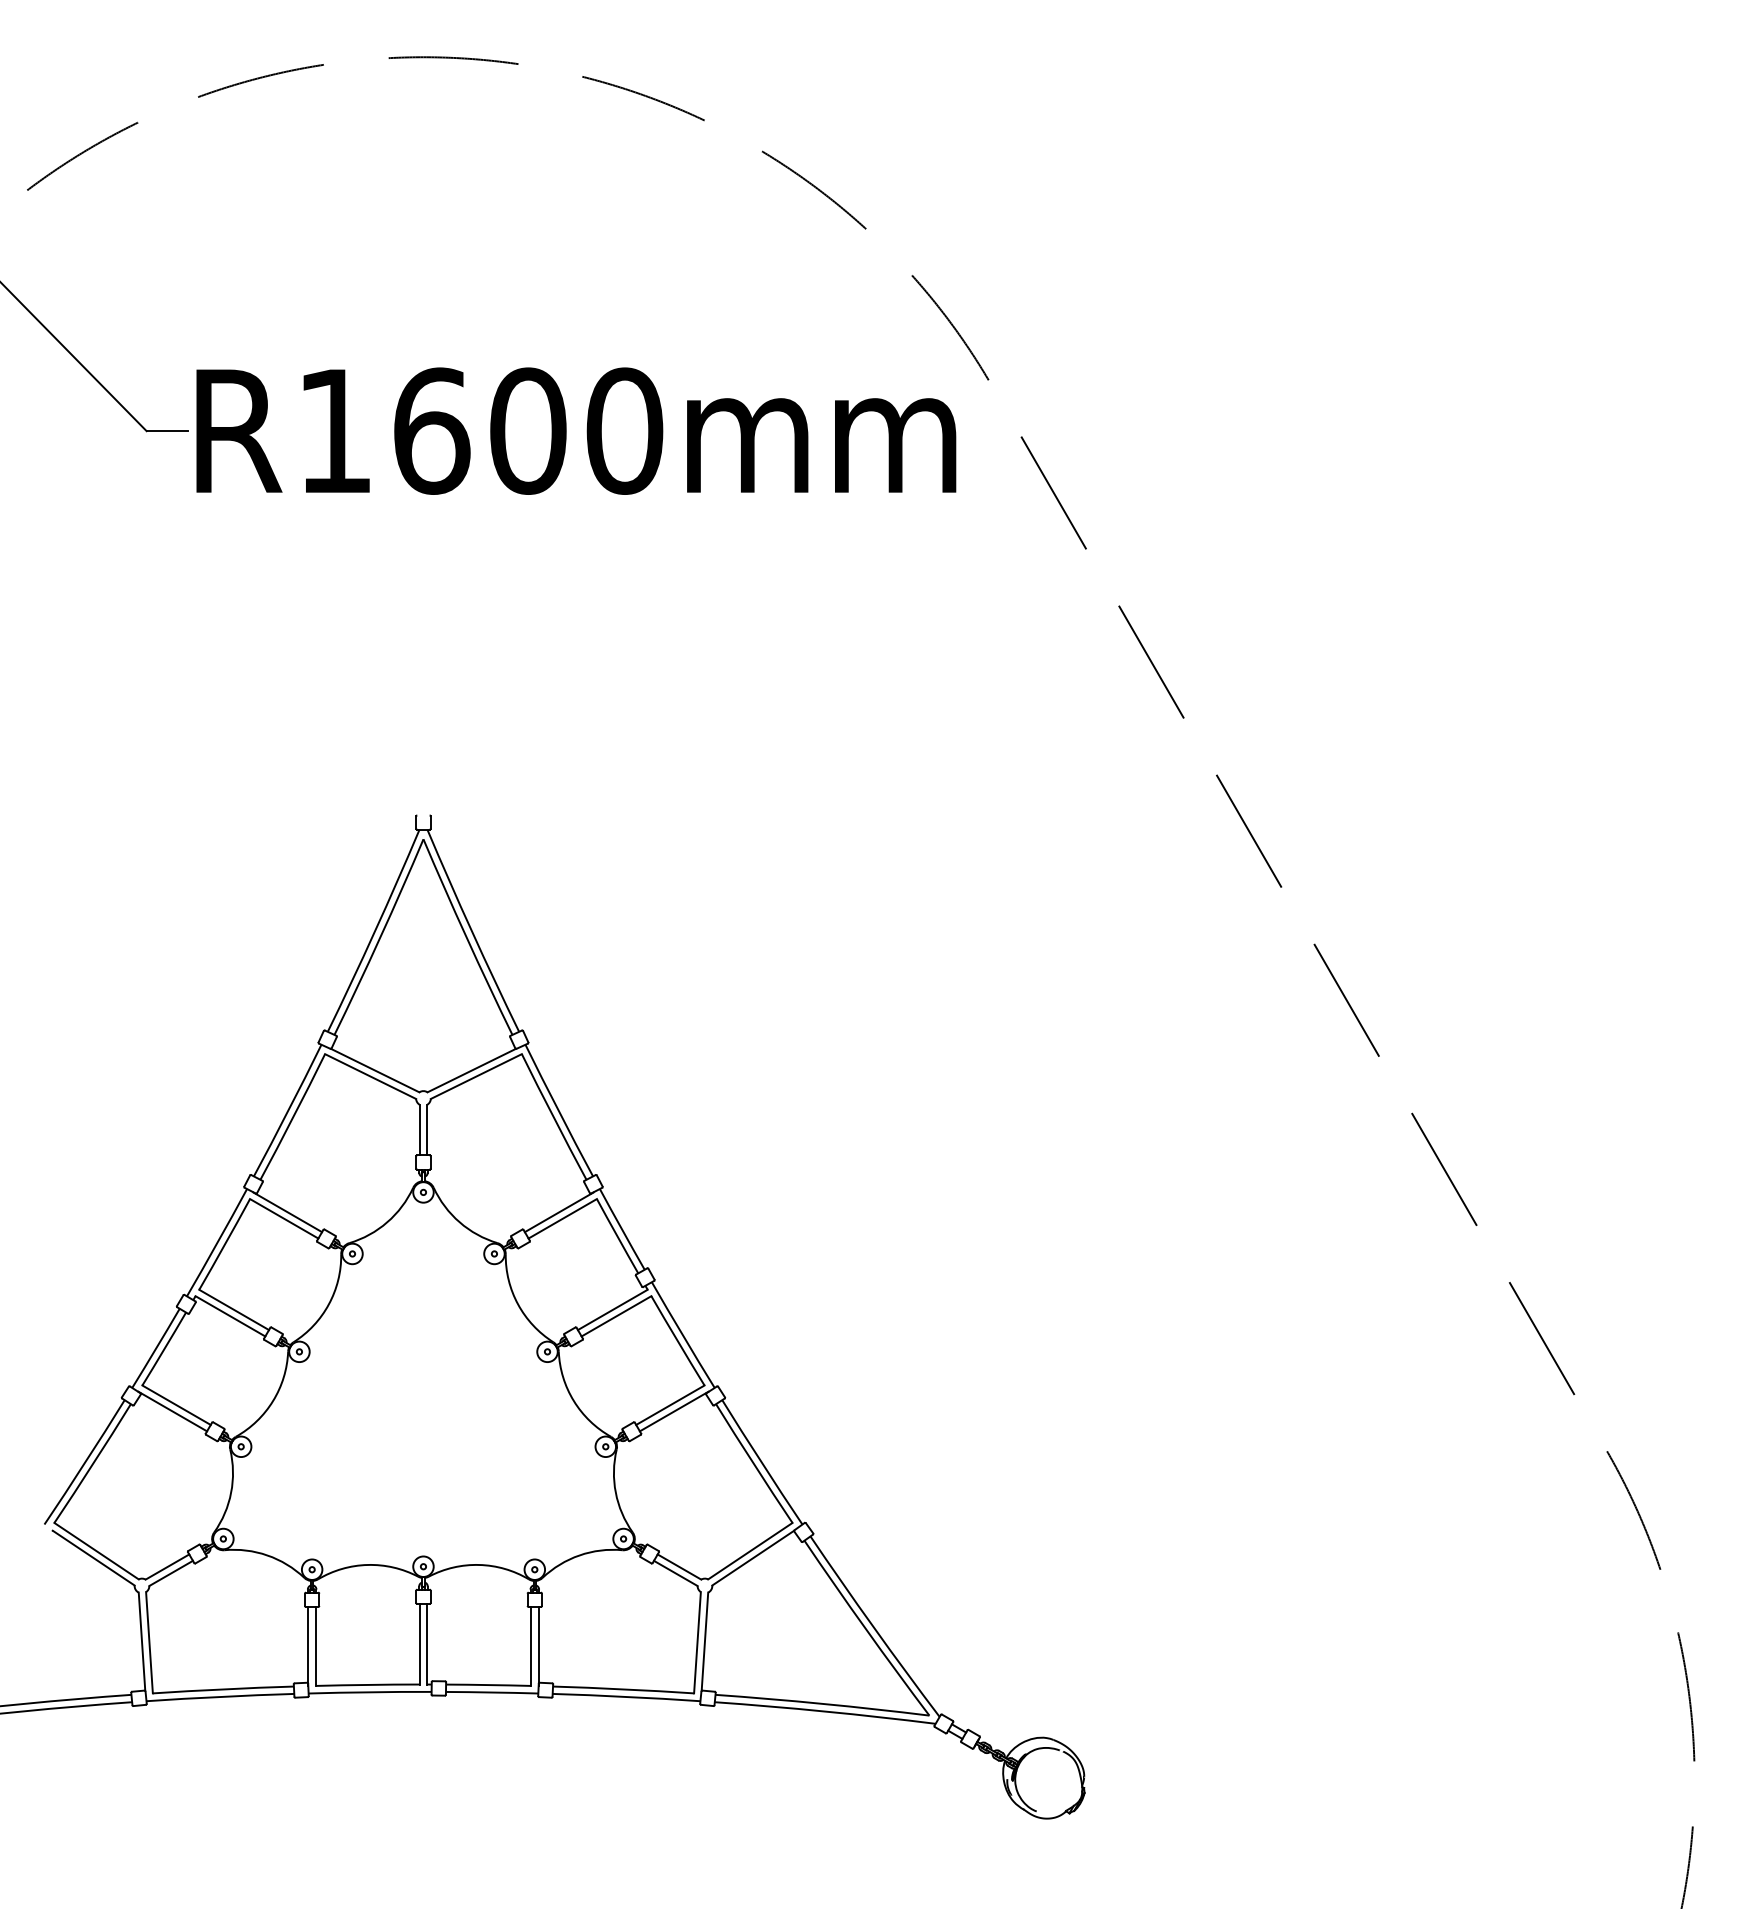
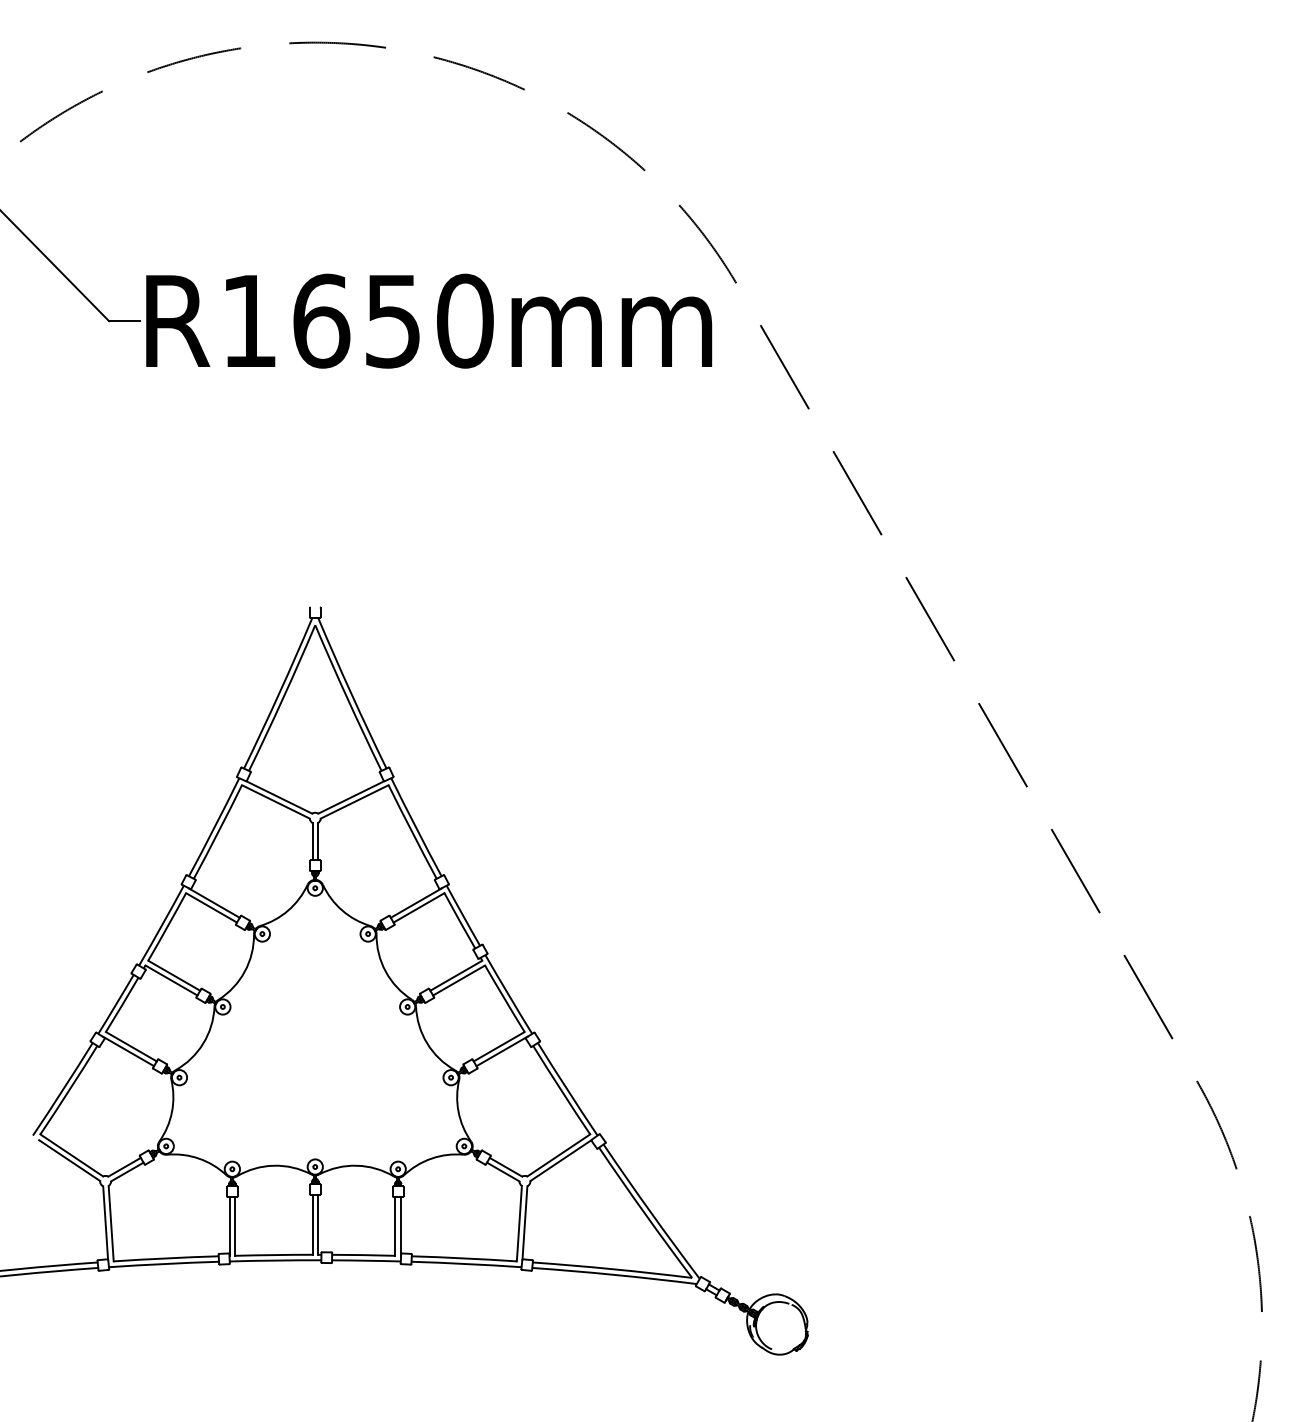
text: (528, 430) -> (393, 320), R1600mm -> R1650mm

